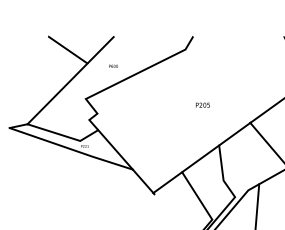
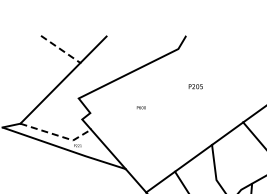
line: (67, 49) -> (60, 48), solid -> dashed
text: (113, 65) -> (141, 106), moved
text: (202, 104) -> (195, 85), moved
line: (65, 136) -> (58, 135), solid -> dashed

